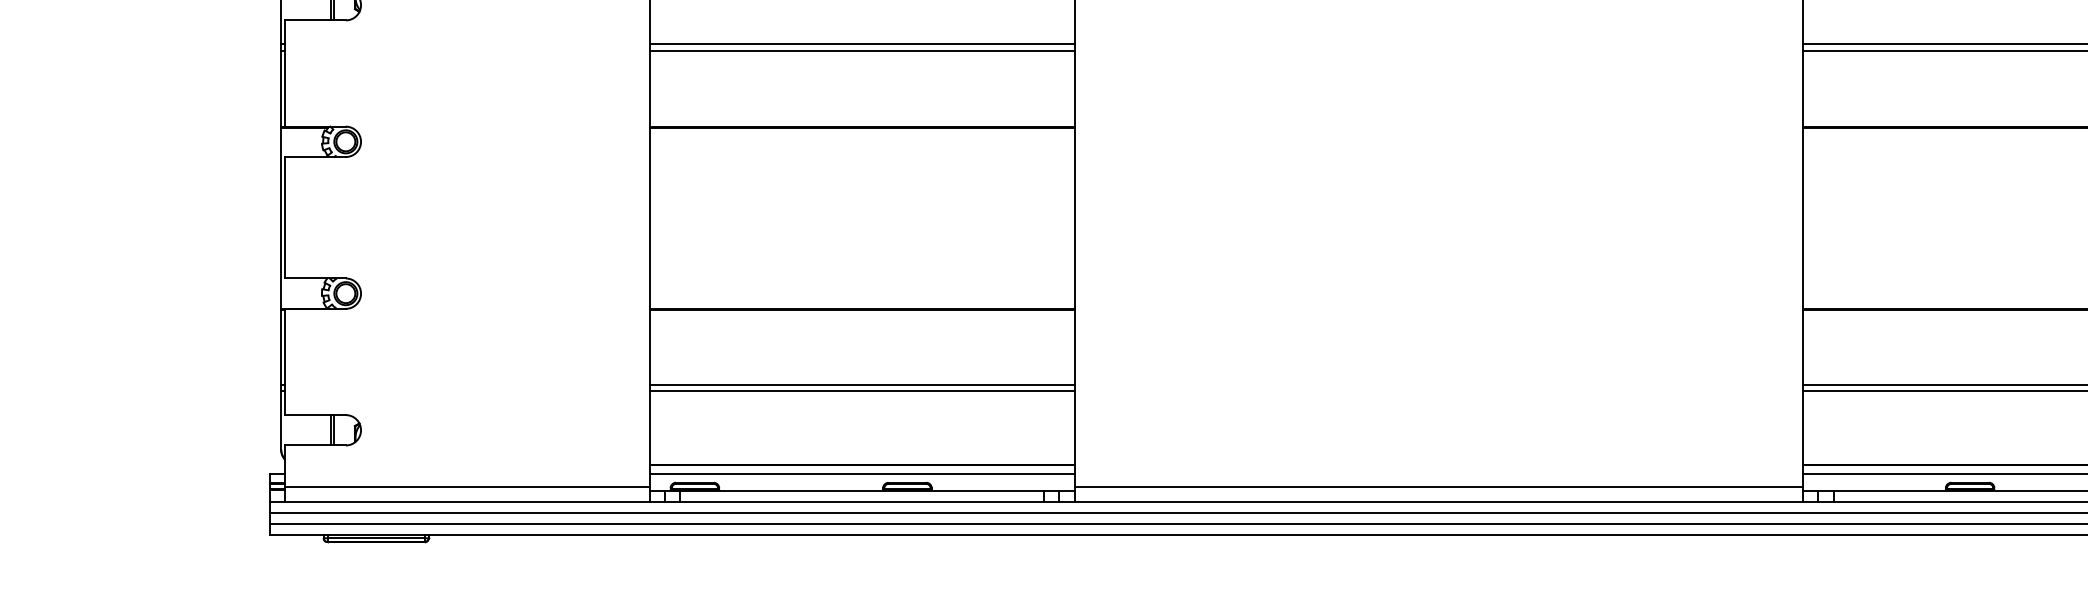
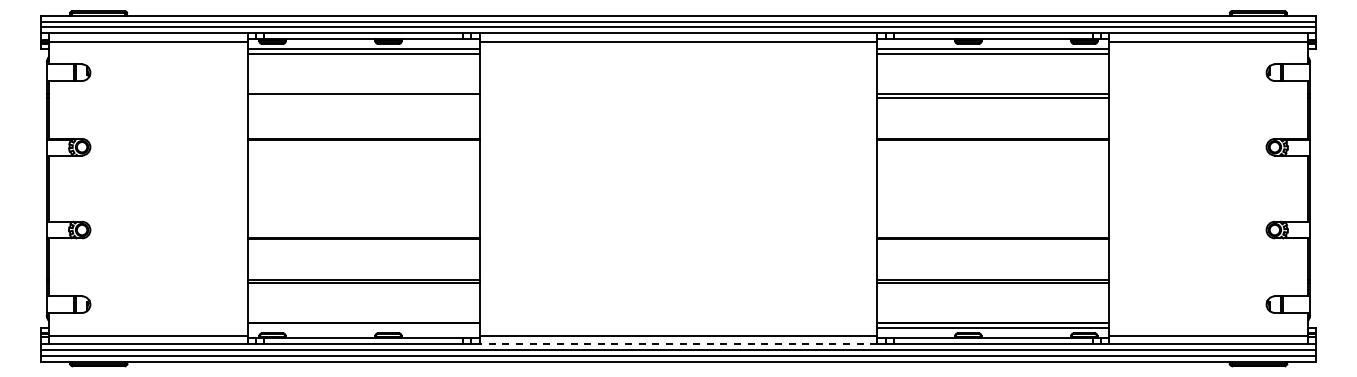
line: (861, 50) -> (363, 97), removed
line: (861, 474) -> (363, 328), removed
line: (1438, 501) -> (678, 343), solid -> dashed

